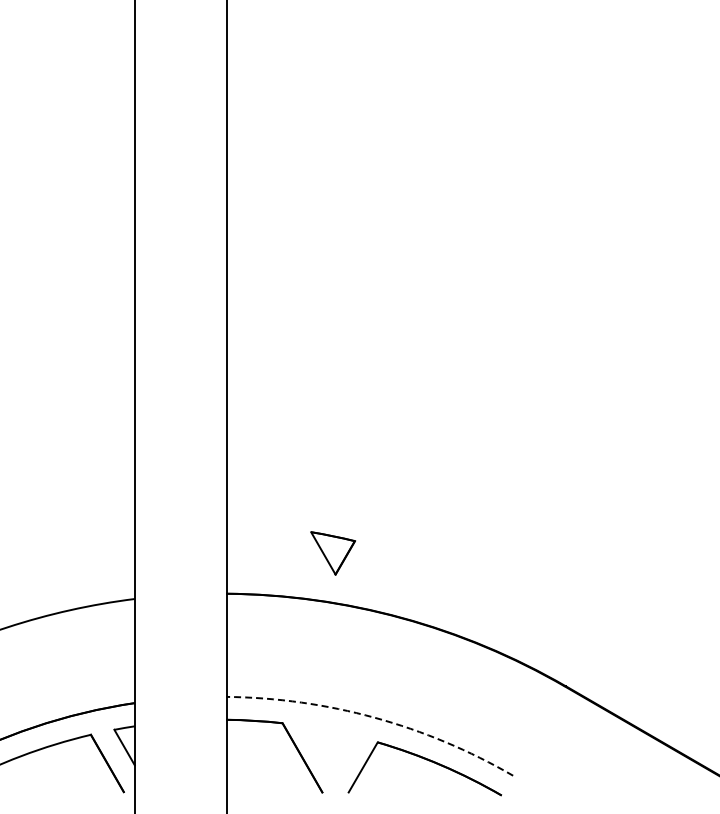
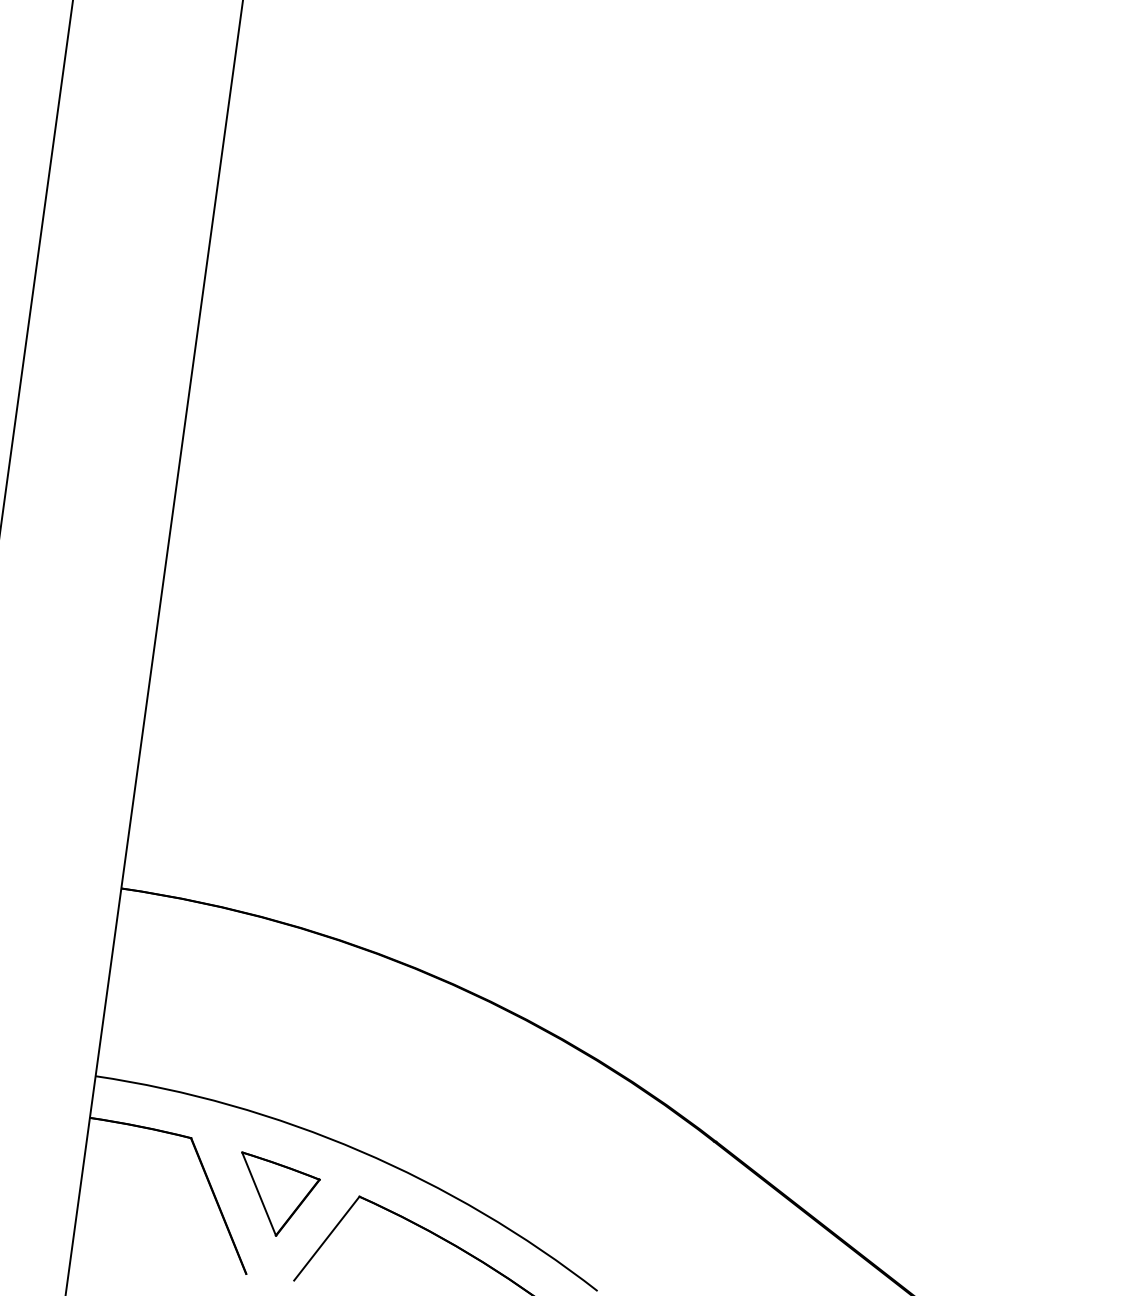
part: (332, 553) -> (275, 1196), moved
arc: (374, 717) -> (359, 1150), dashed -> solid

